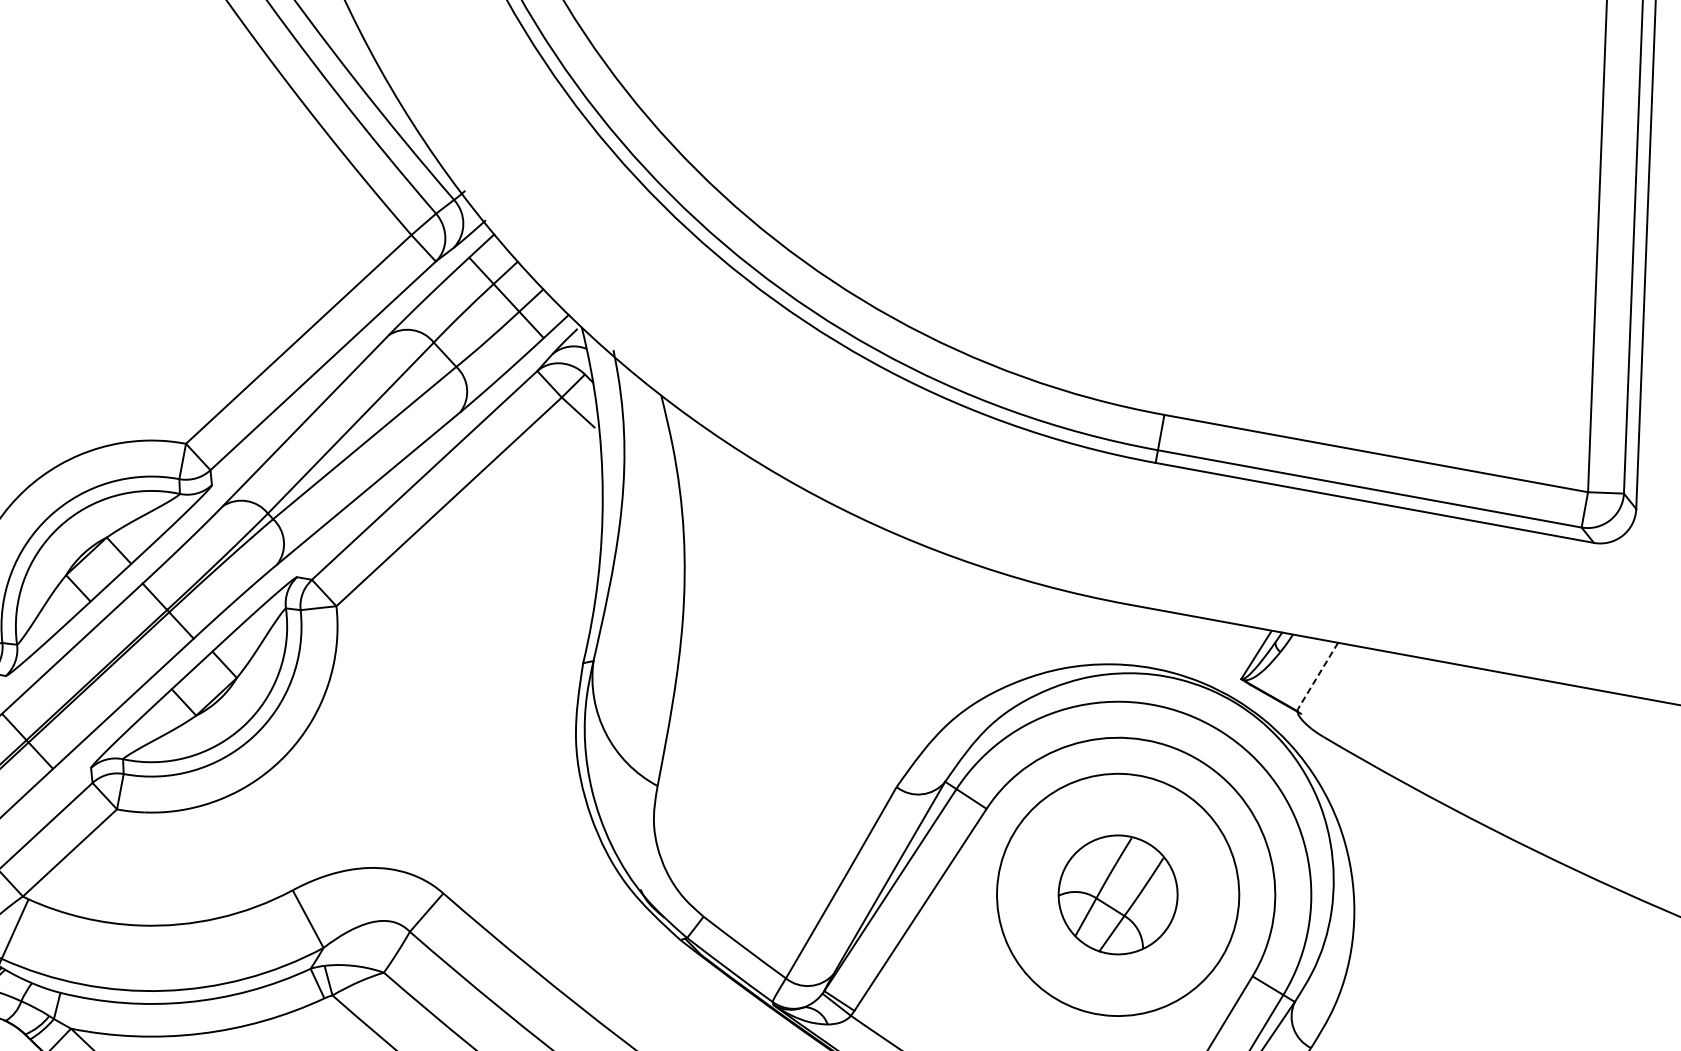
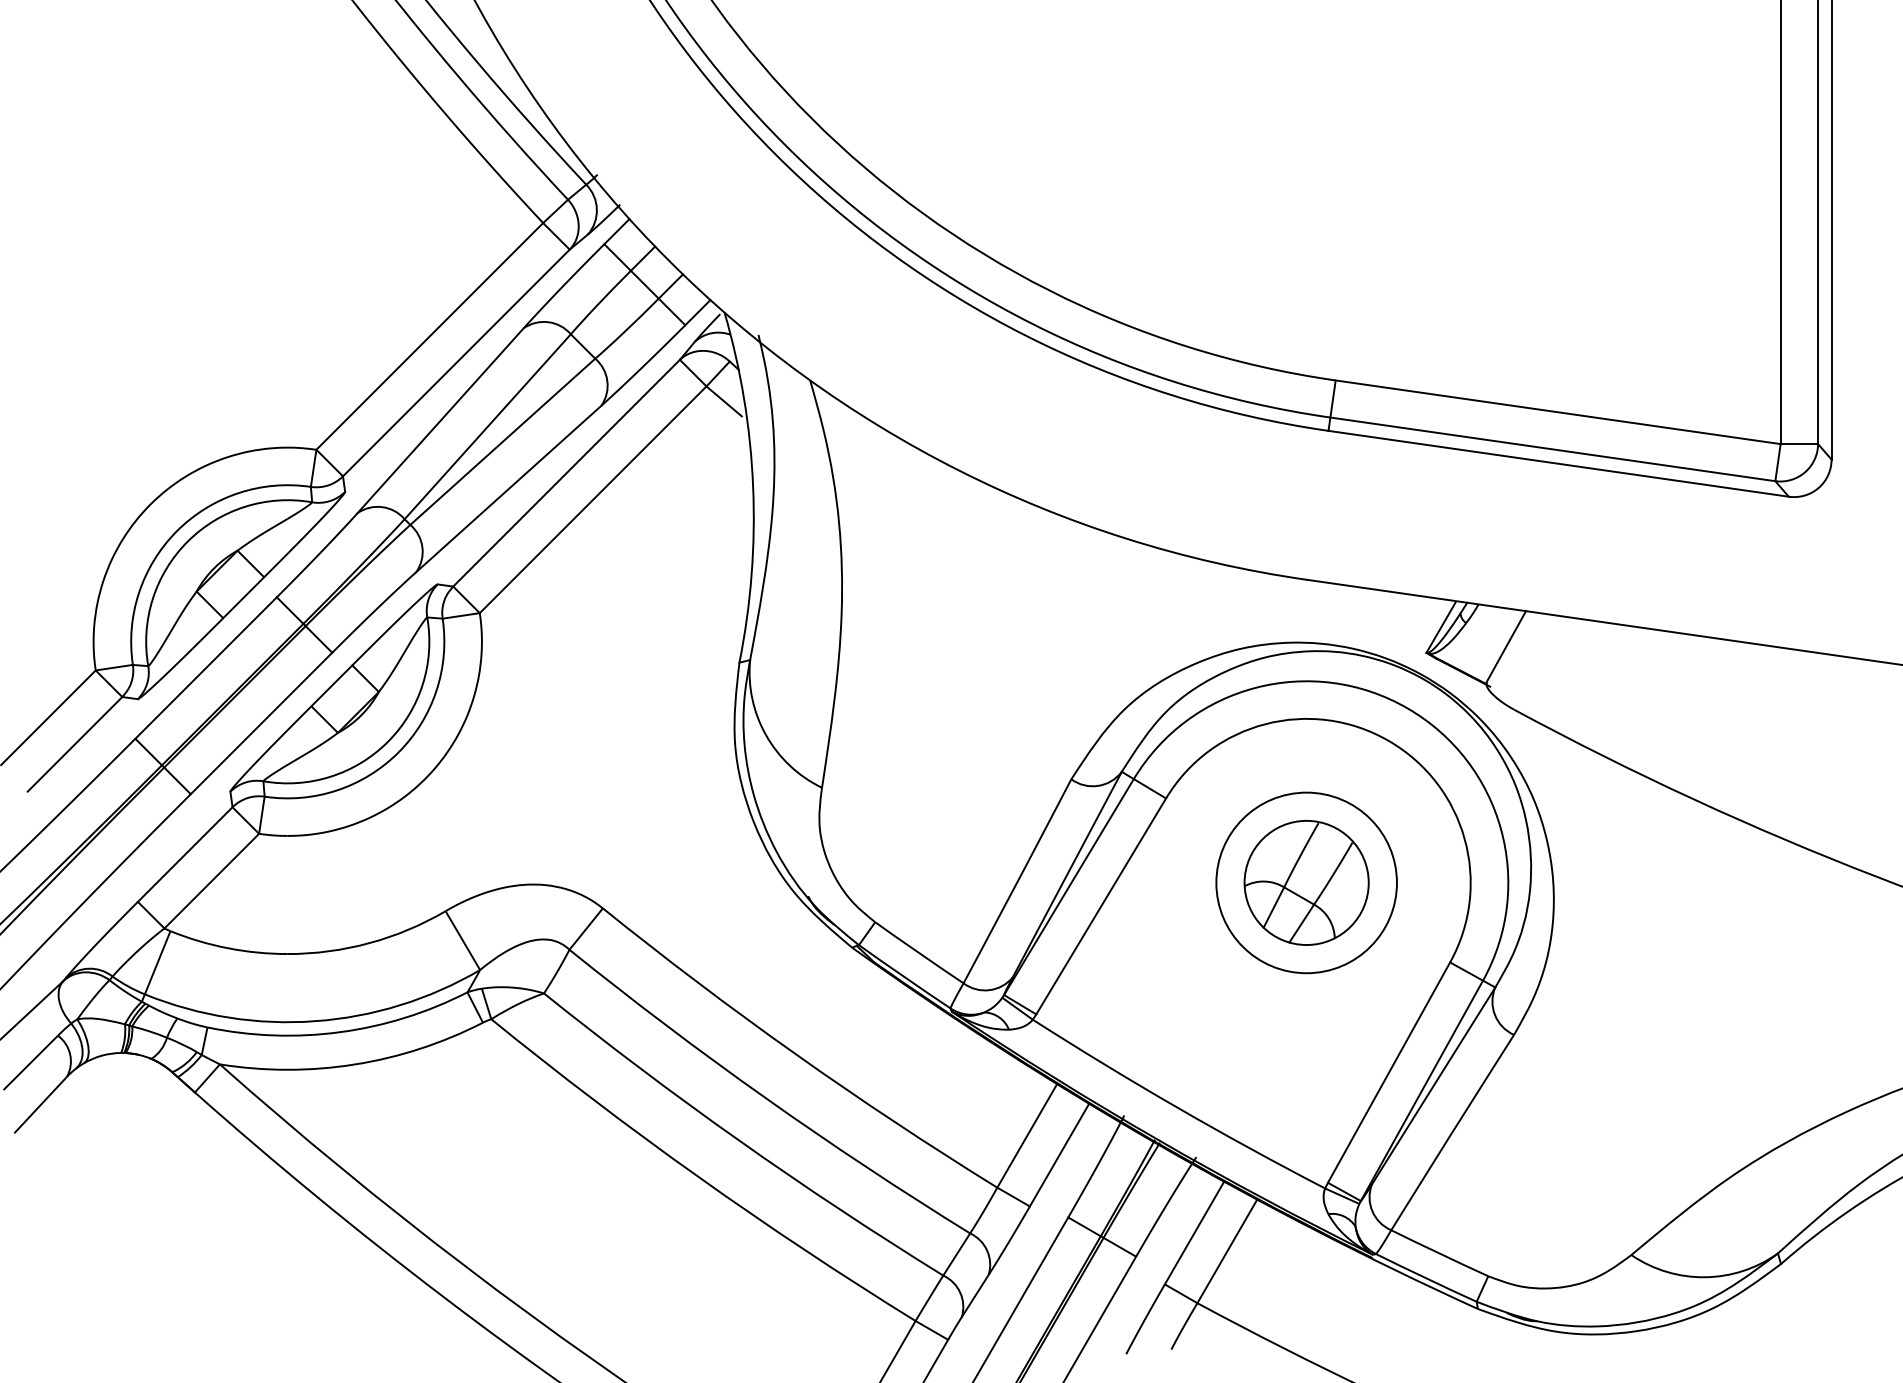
line: (1318, 676) -> (1506, 647), dashed -> solid
circle: (1117, 894) -> (1306, 882), size x0.71

